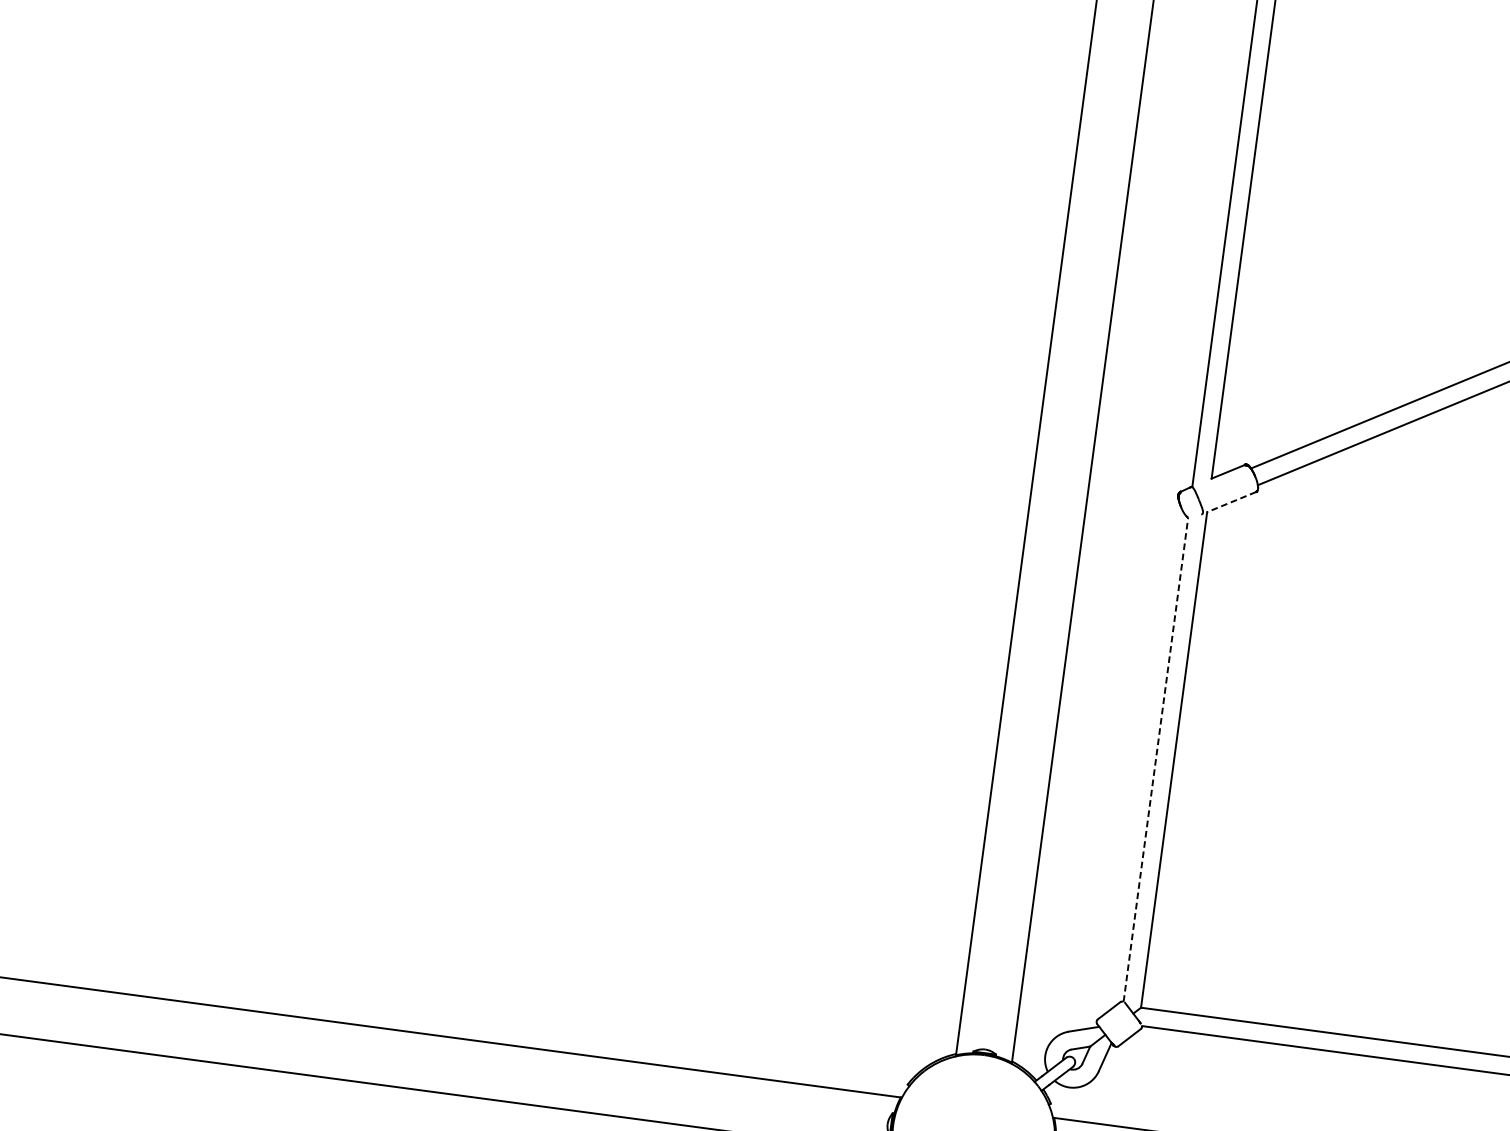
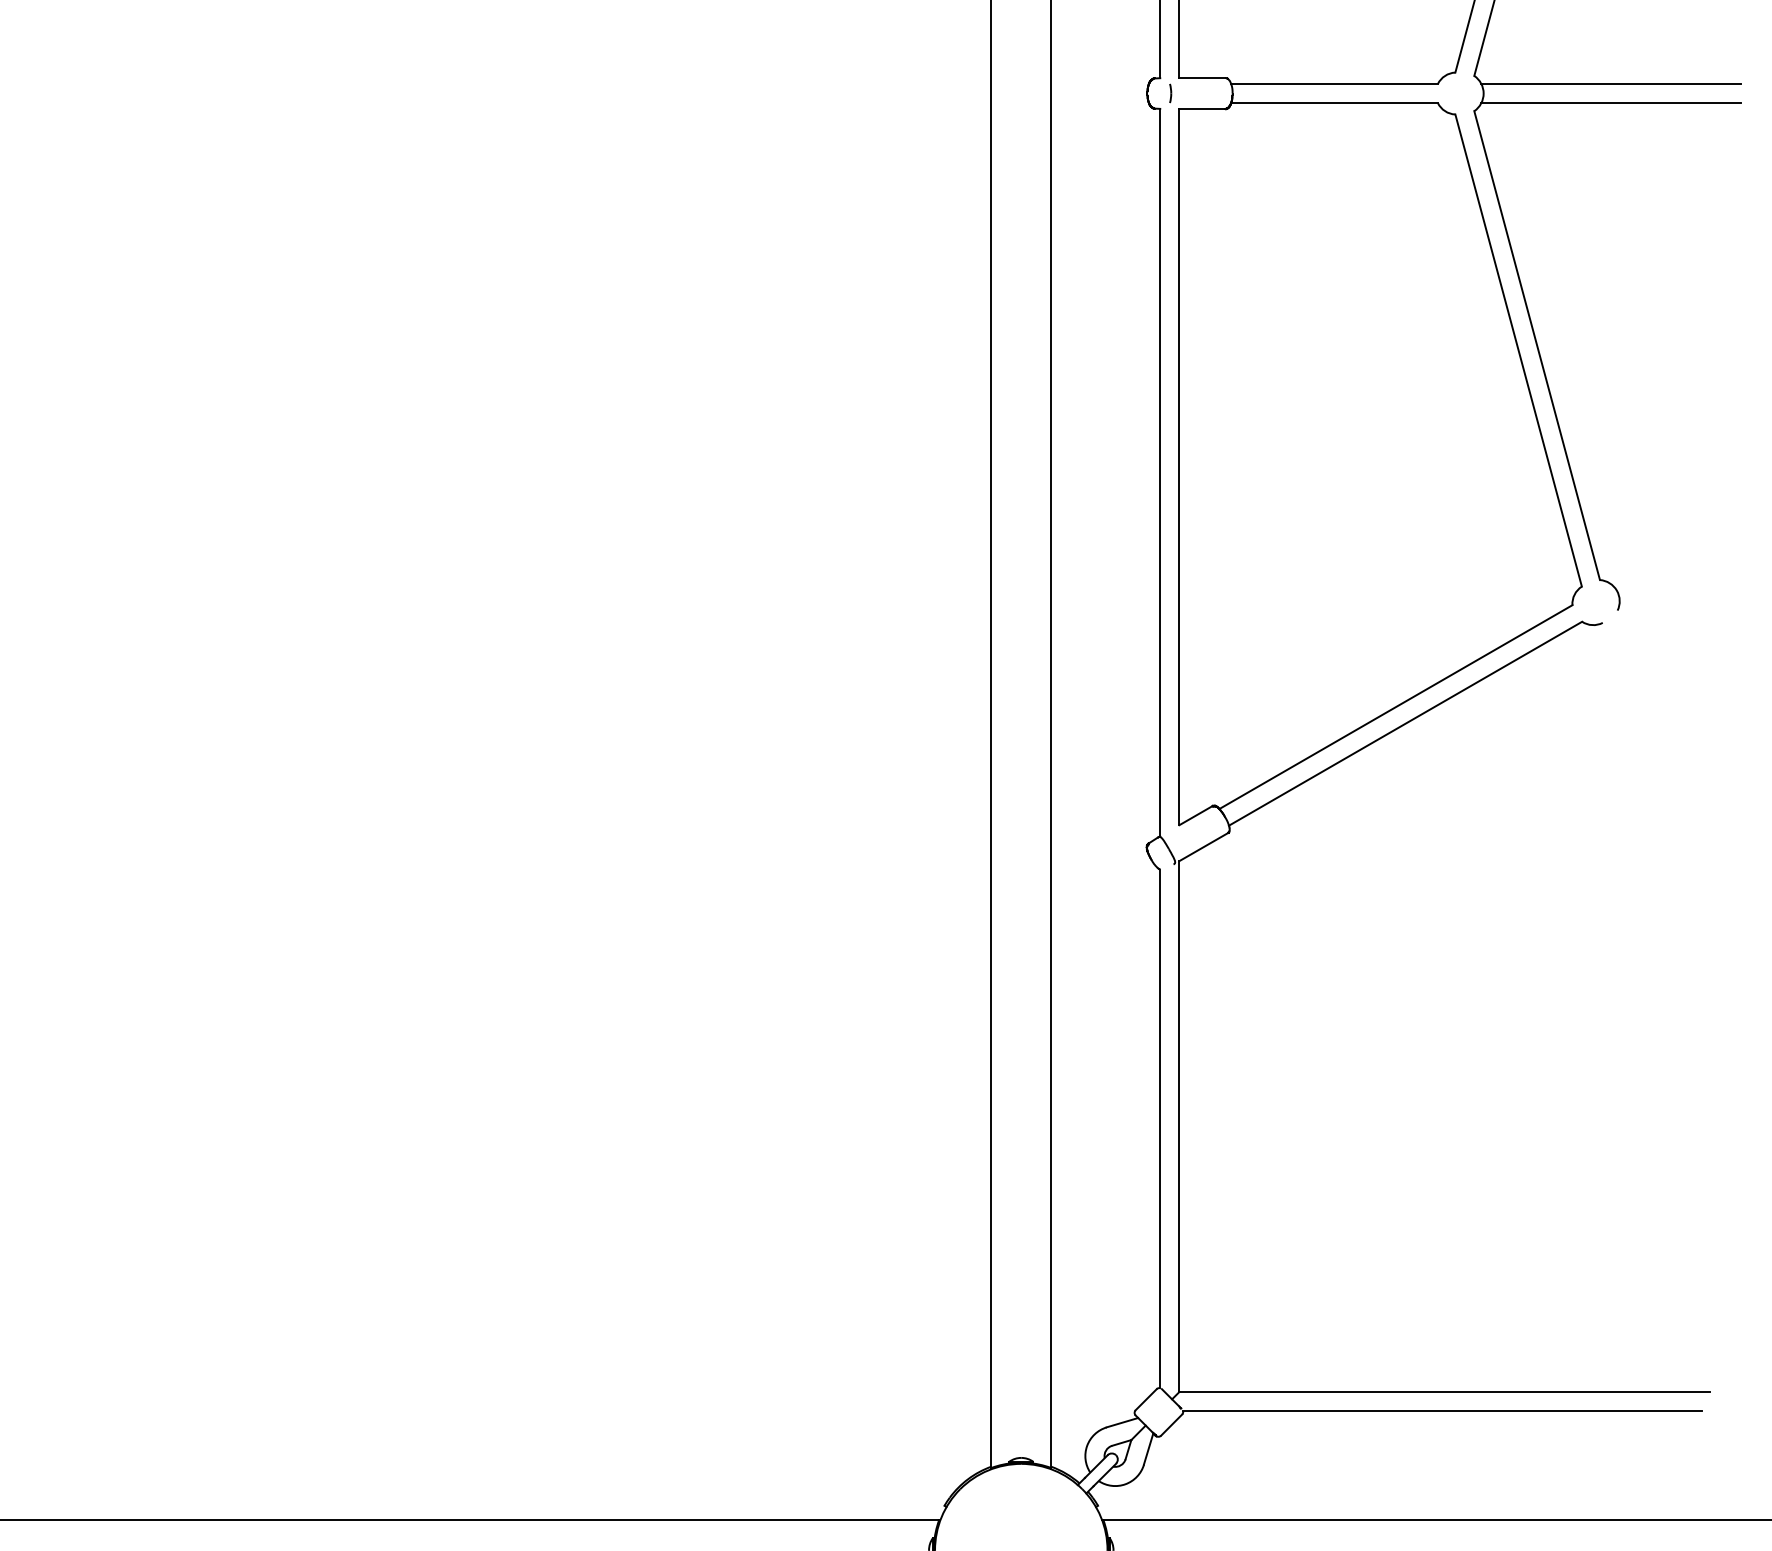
line: (1231, 502) -> (1203, 847), dashed -> solid
line: (1156, 759) -> (1160, 1128), dashed -> solid

